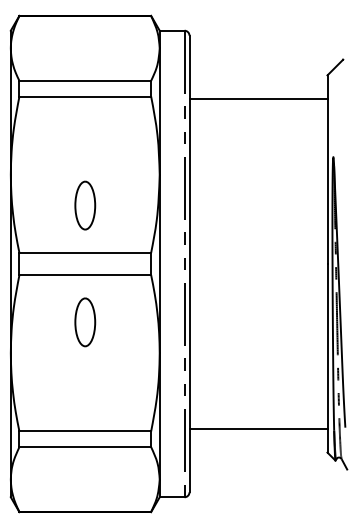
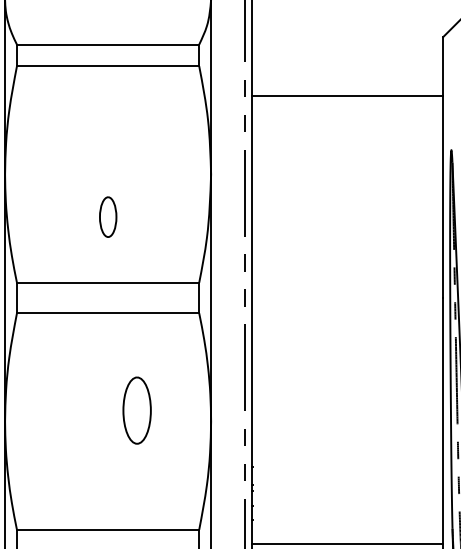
line: (258, 99) -> (347, 96), moved
part: (85, 205) -> (108, 217), size x0.6
part: (85, 322) -> (137, 410), moved
line: (258, 428) -> (347, 543), moved

